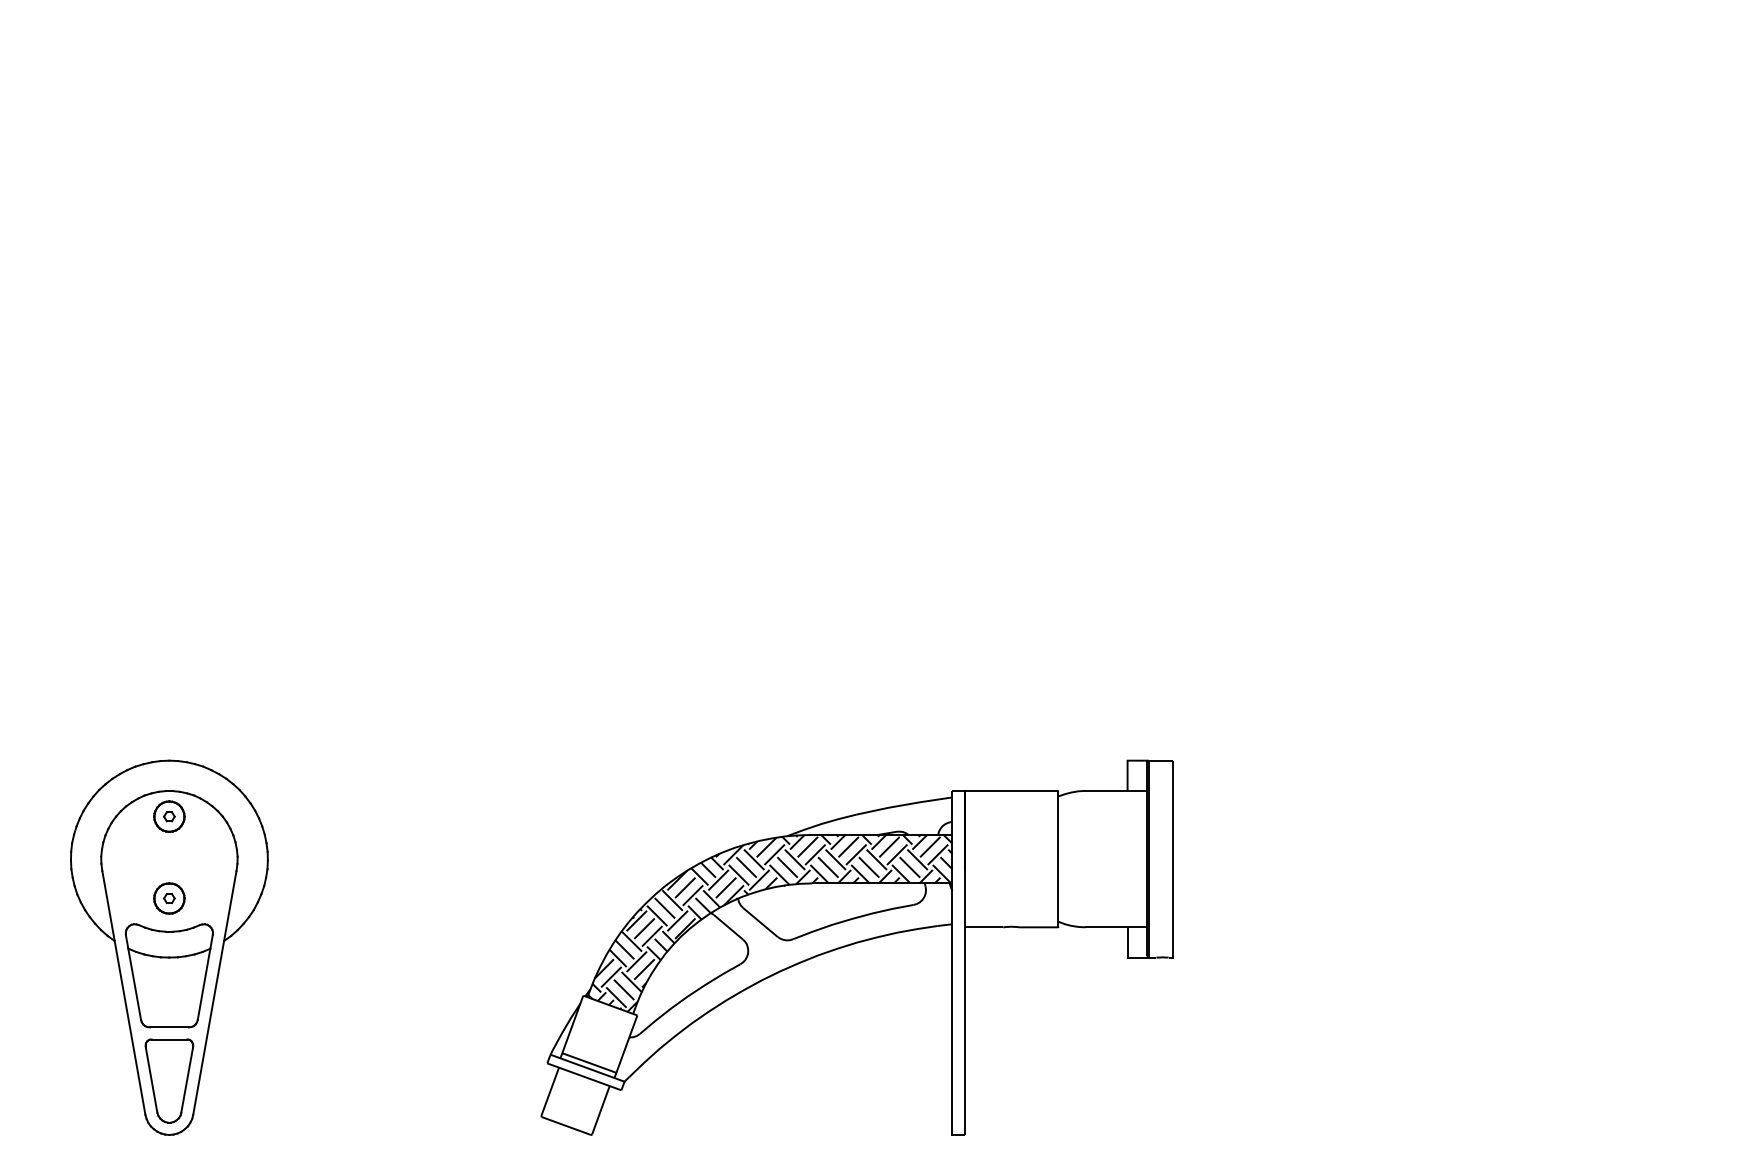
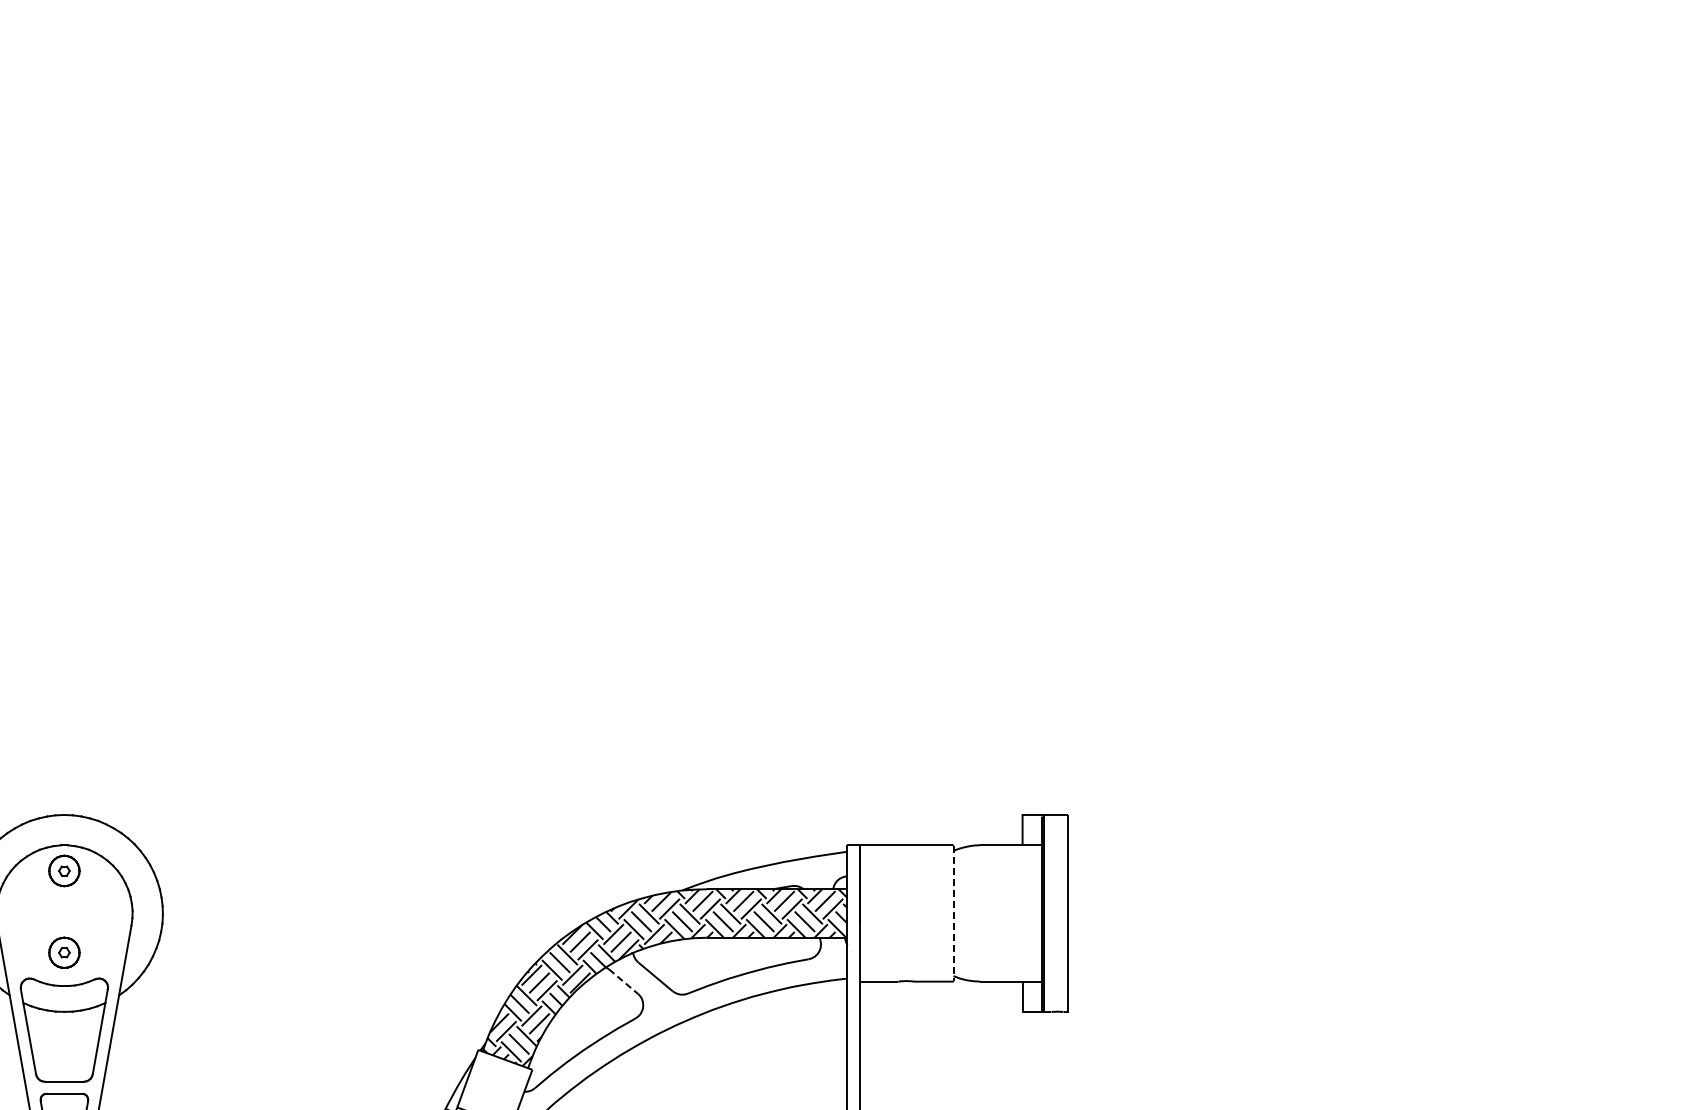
line: (1058, 859) -> (953, 913), solid -> dashed
line: (728, 927) -> (623, 981), solid -> dashed

